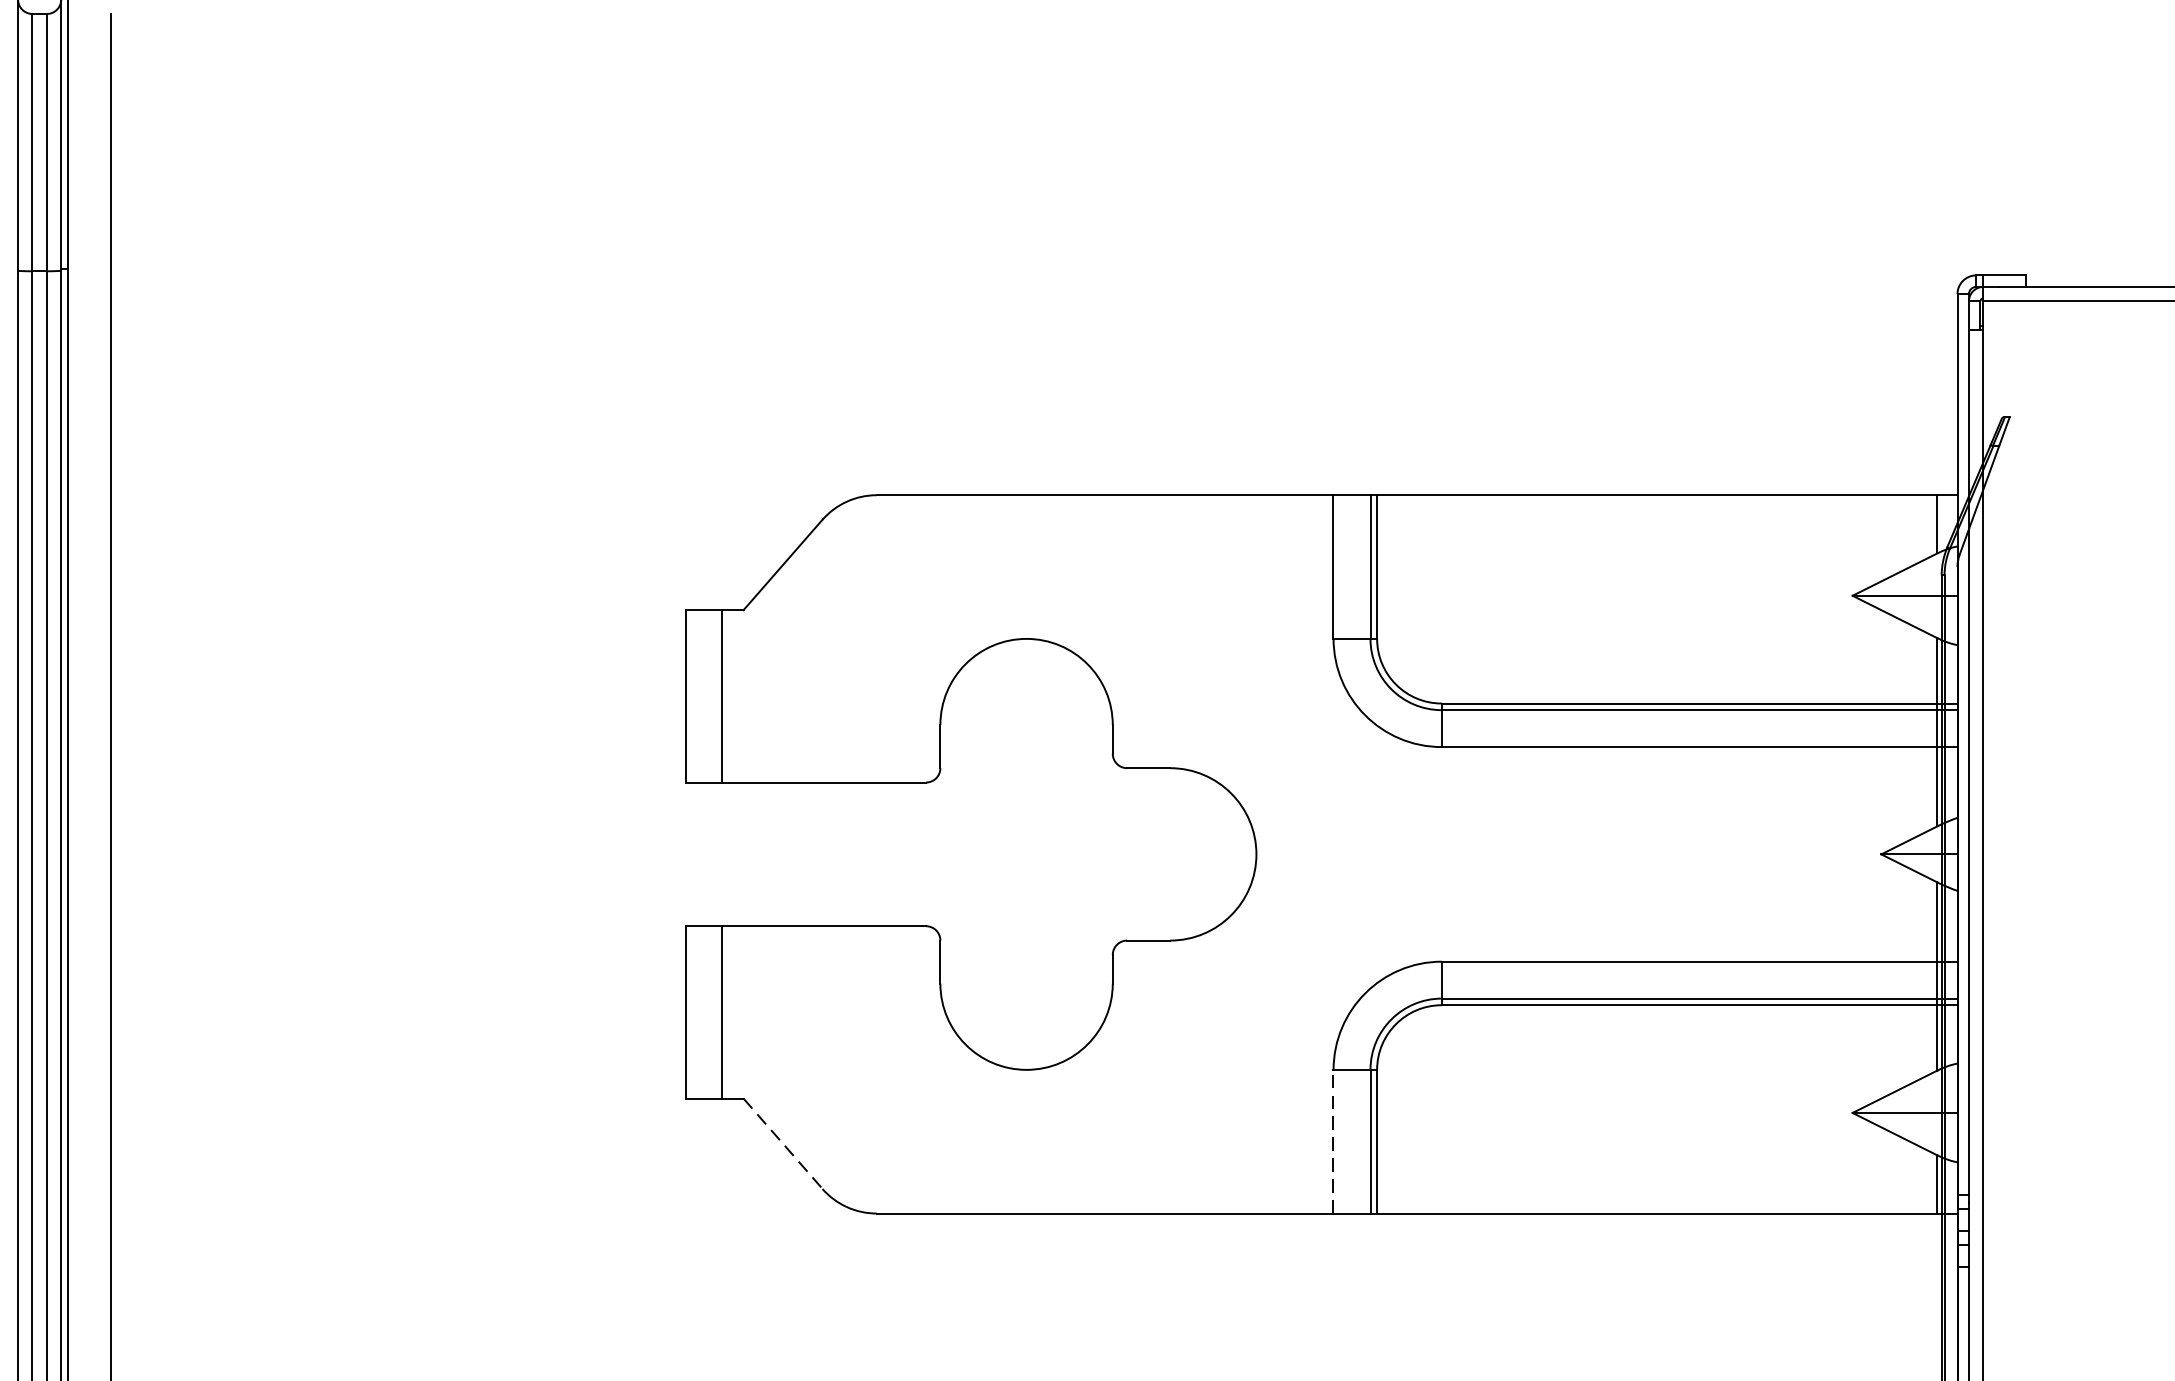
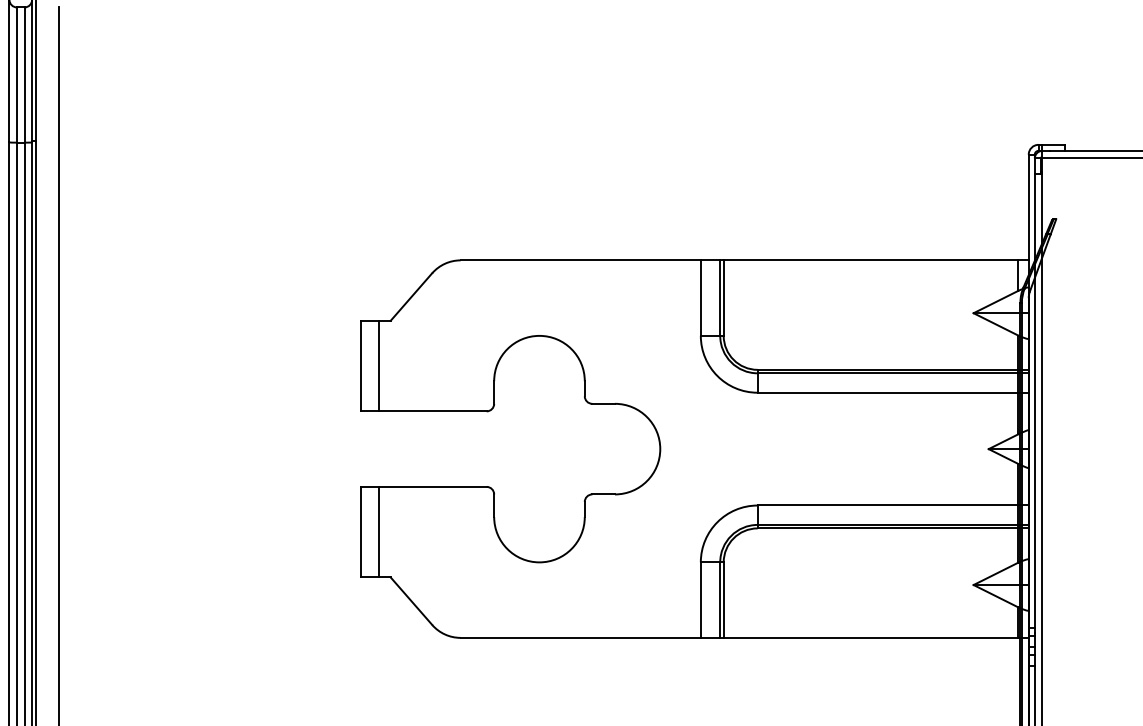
line: (1332, 1142) -> (700, 600), dashed -> solid
line: (783, 1144) -> (411, 601), dashed -> solid

